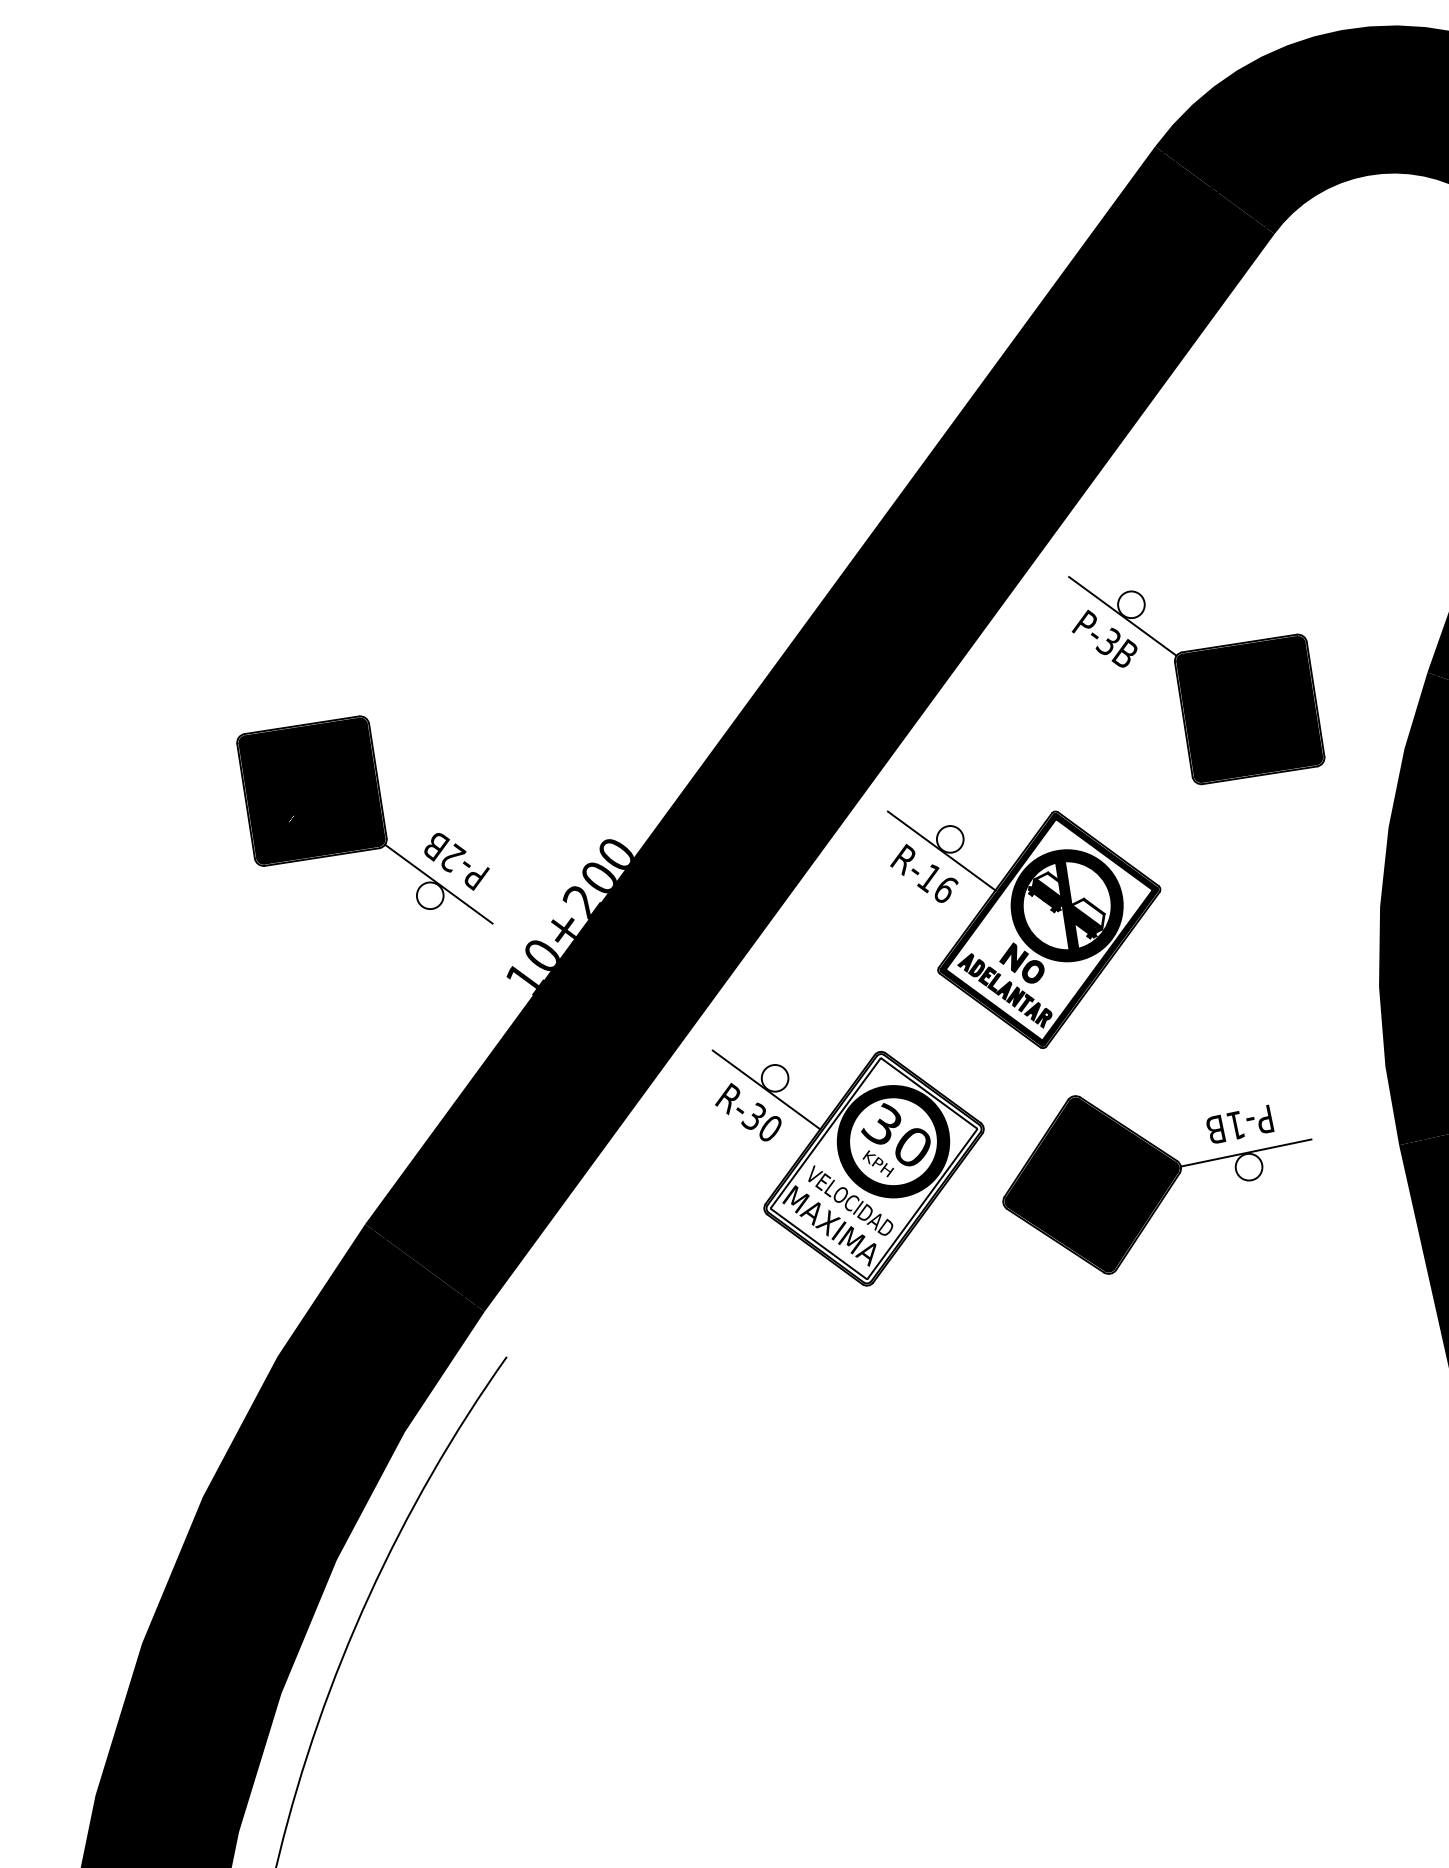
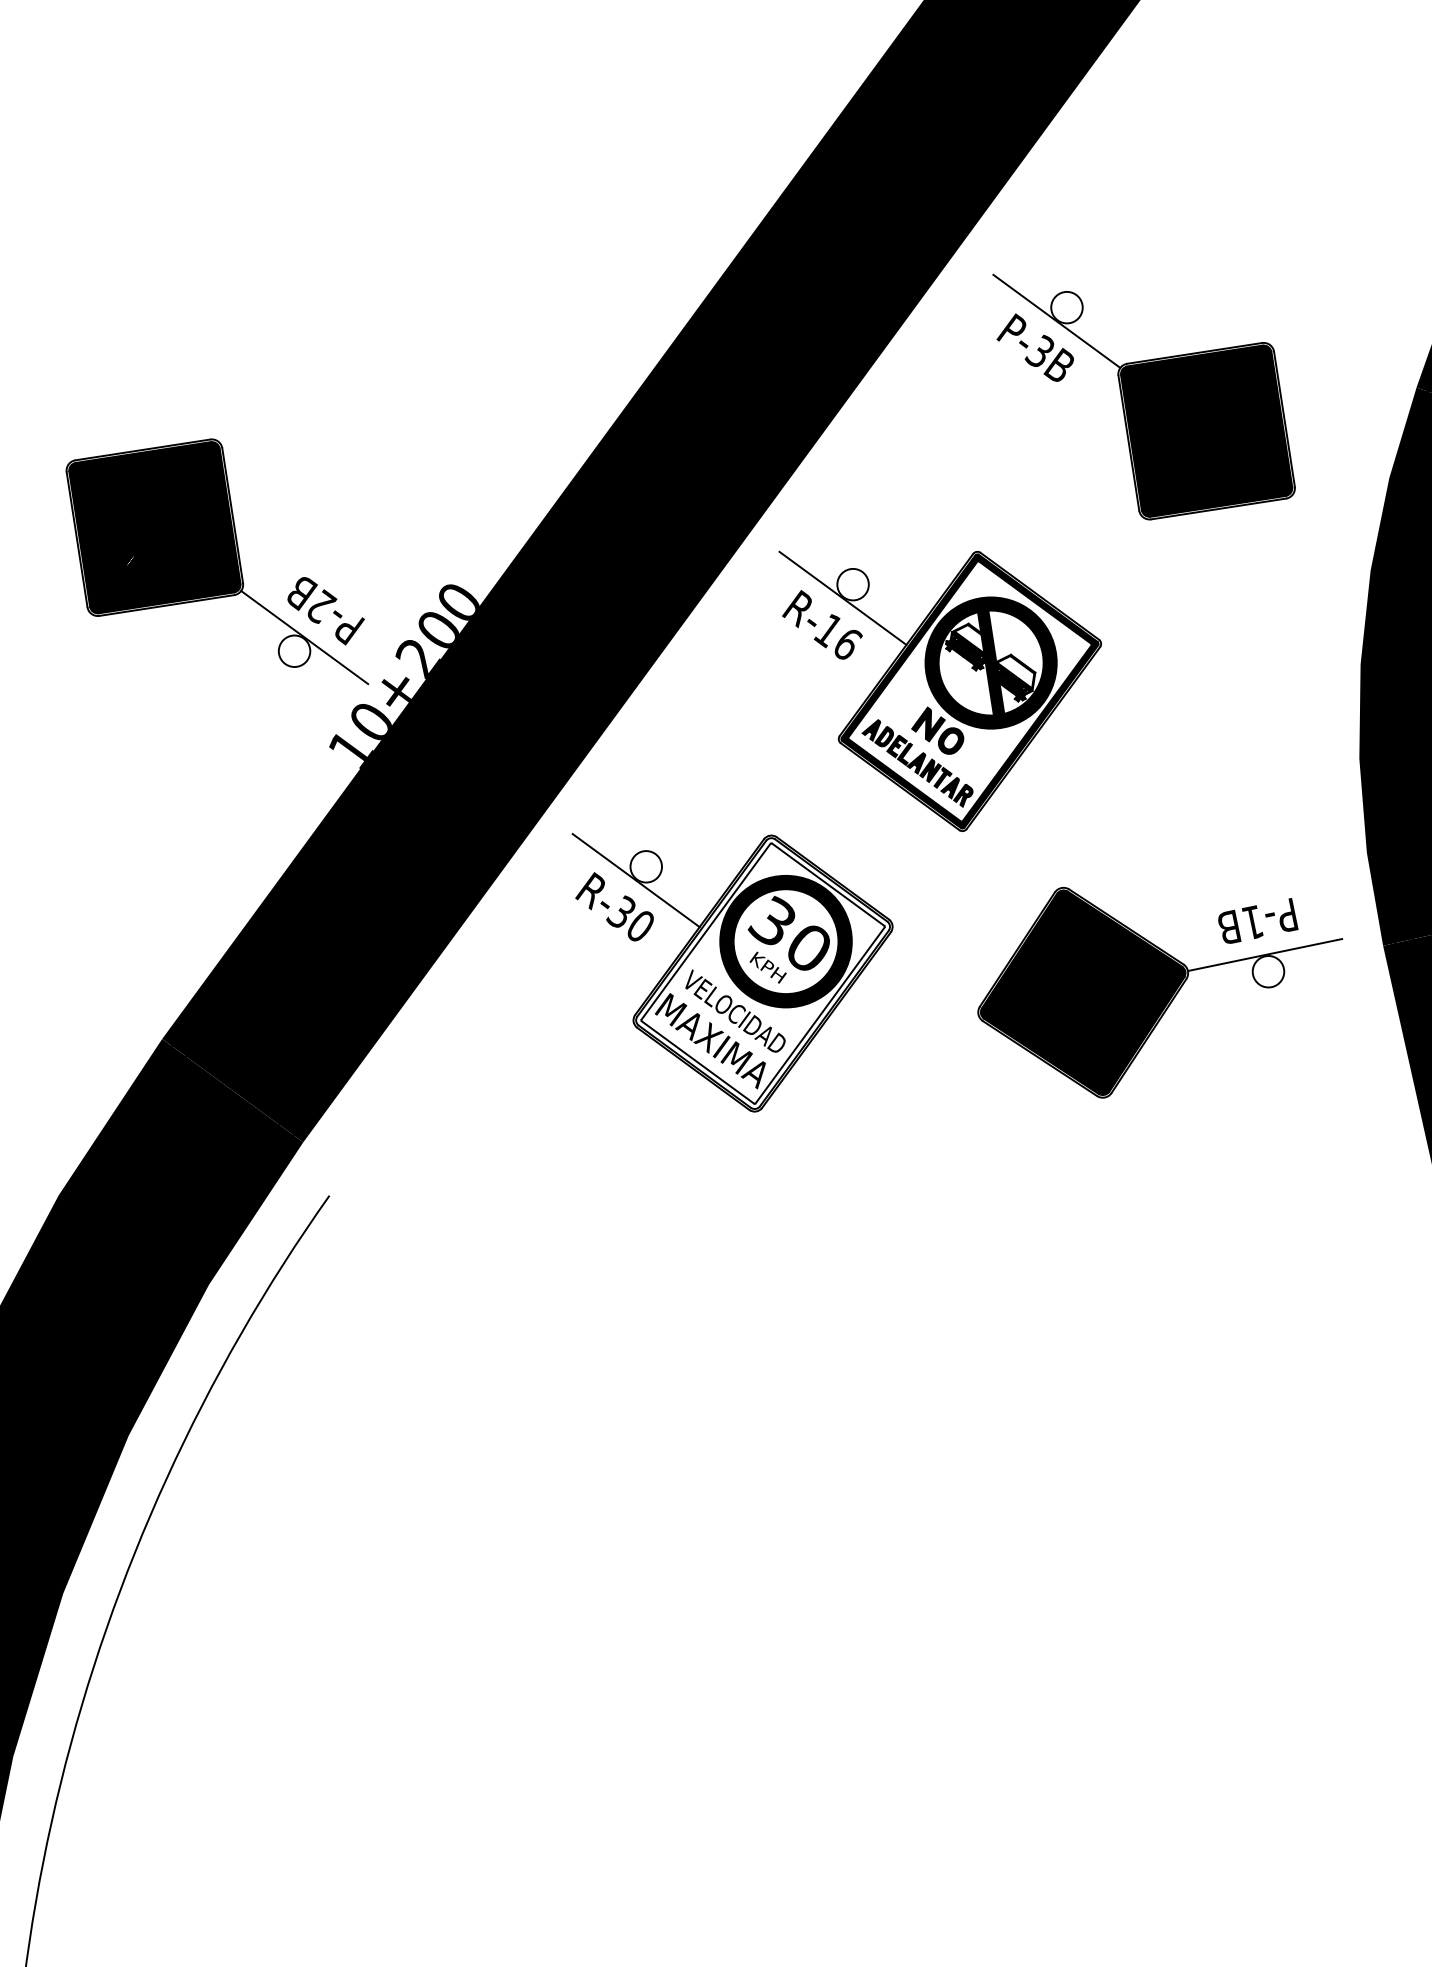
part: (364, 819) -> (216, 561), moved
part: (1157, 1184) -> (1160, 992), moved

